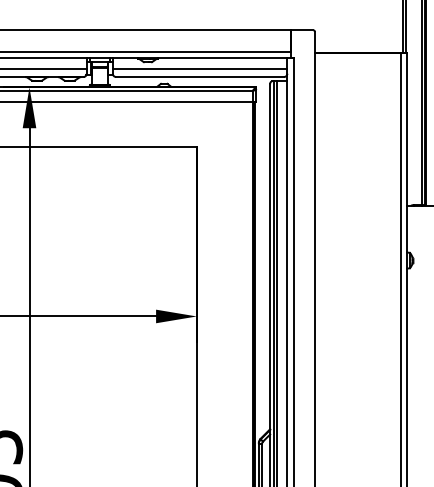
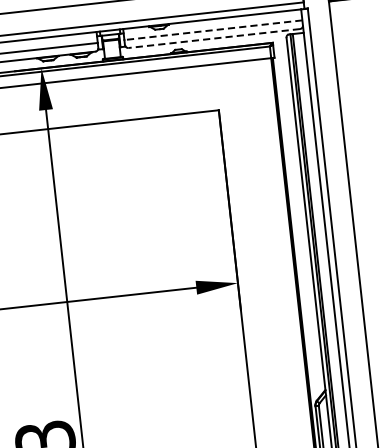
line: (199, 68) -> (212, 29), solid -> dashed
line: (200, 77) -> (214, 38), solid -> dashed

